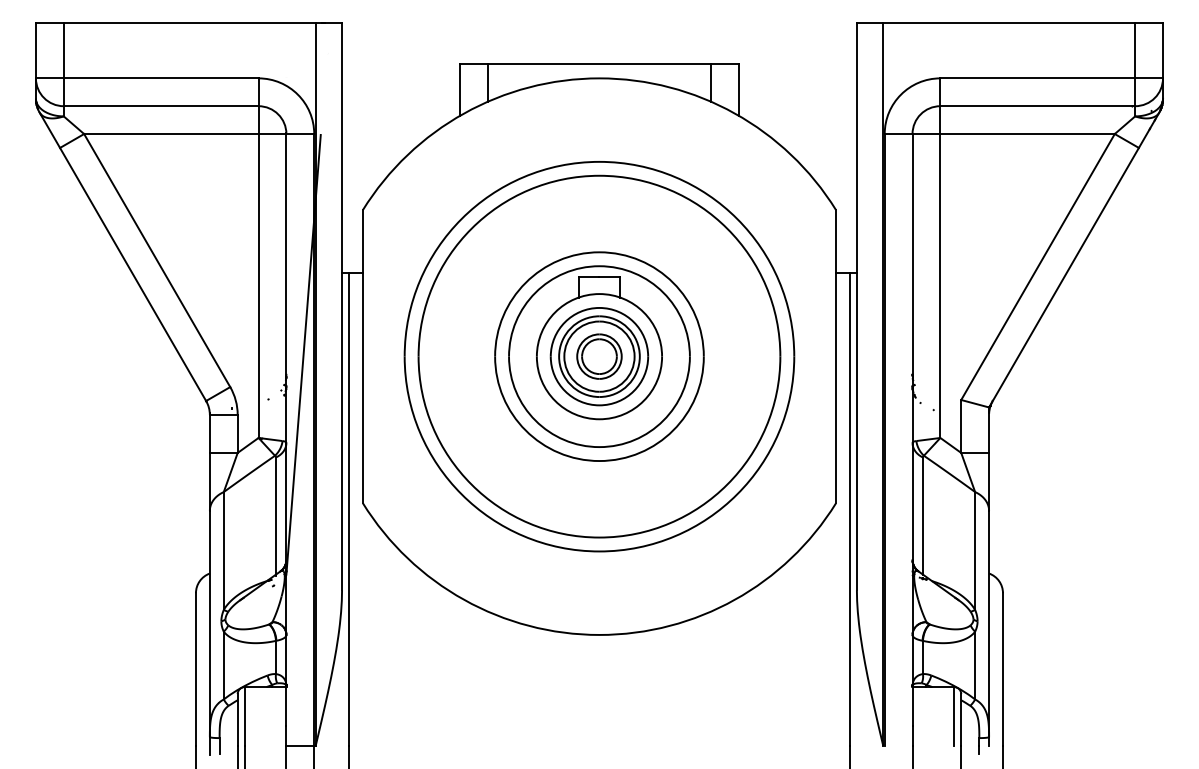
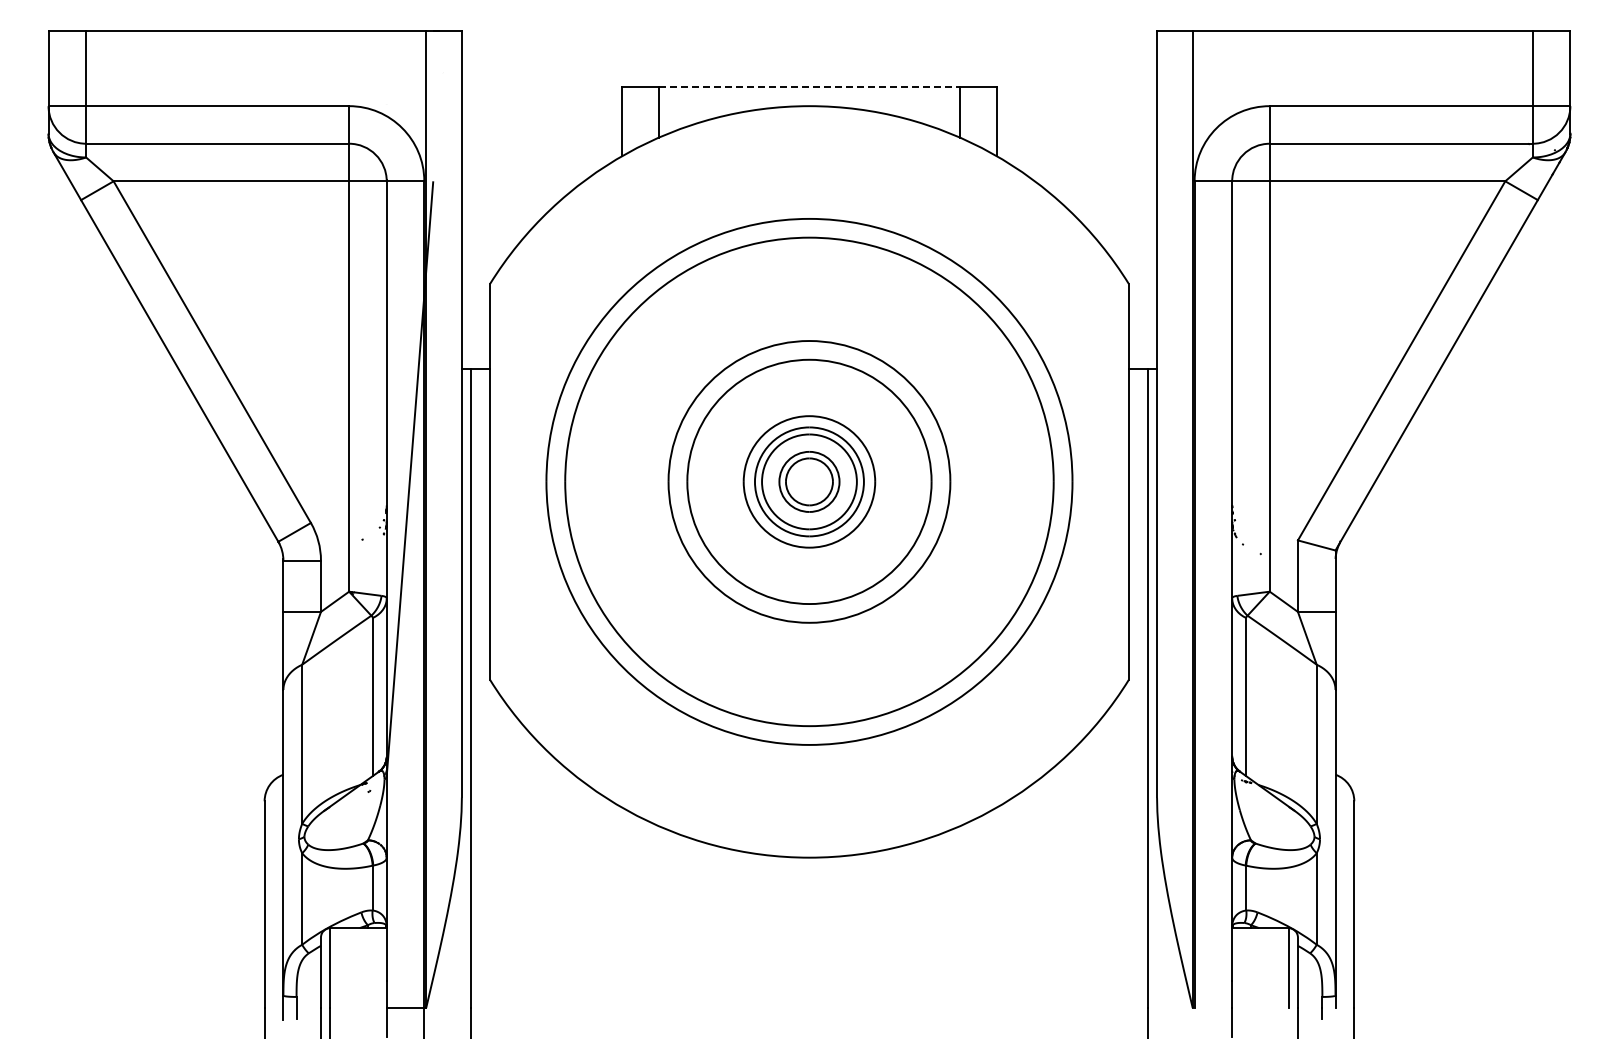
line: (599, 64) -> (809, 87), solid -> dashed
part: (599, 348) -> (809, 470), removed

